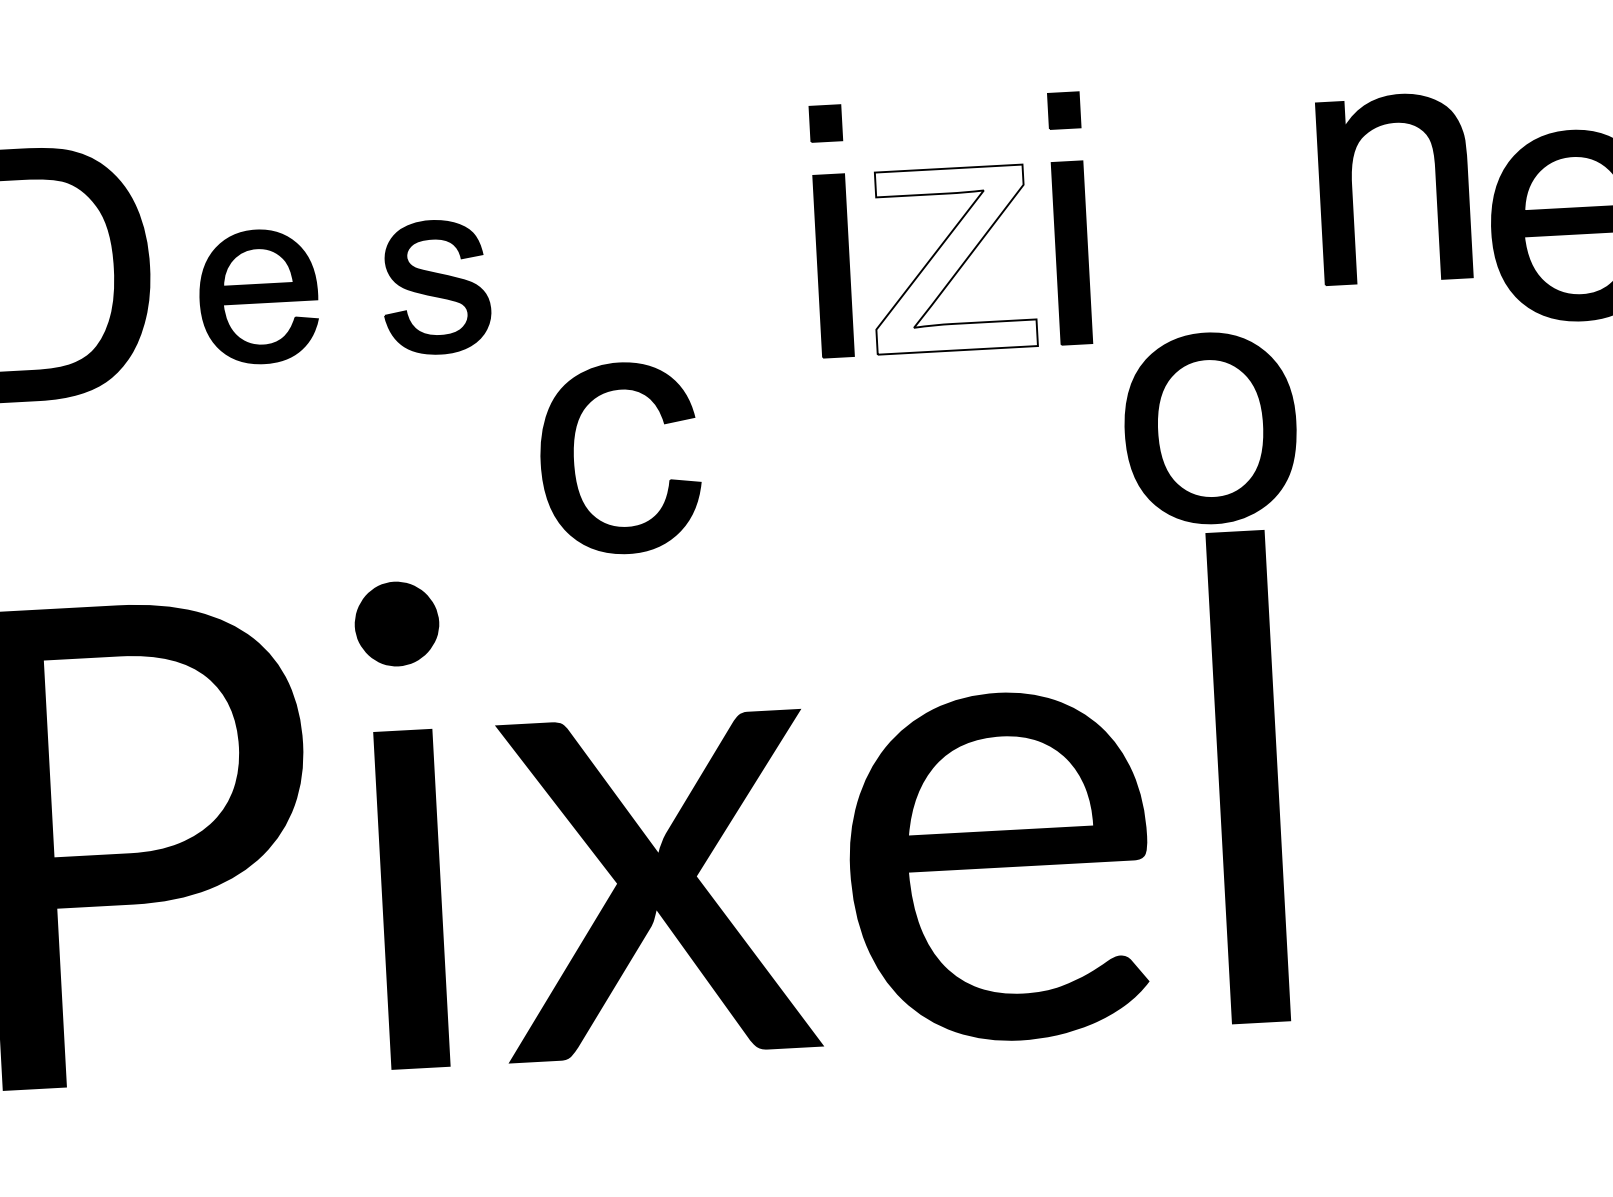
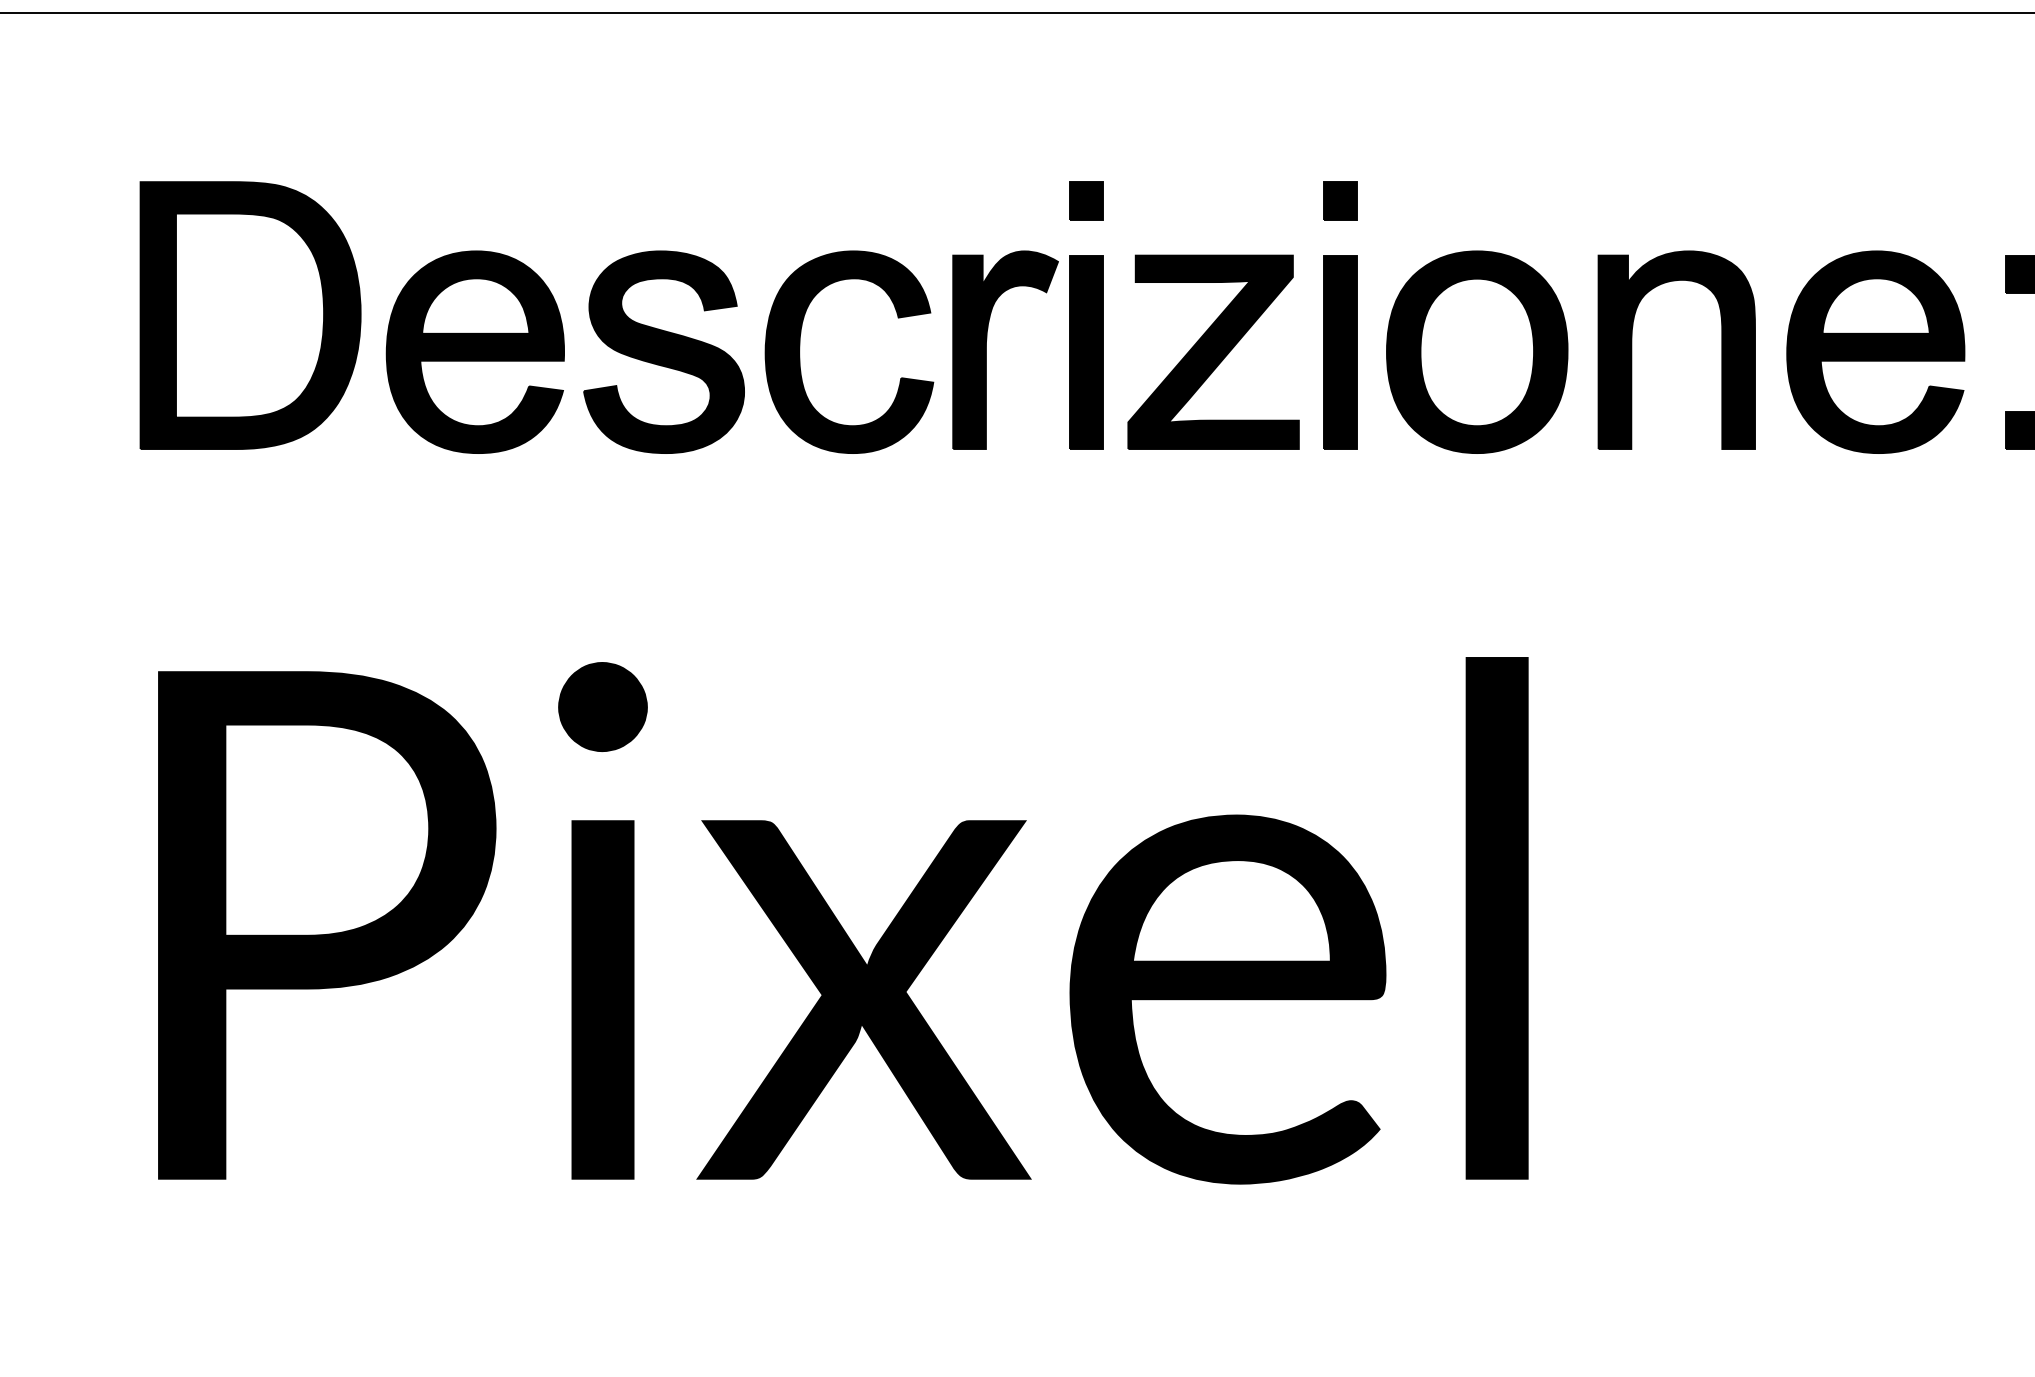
part: (1352, 189) -> (1632, 349), moved
fill: (952, 258) -> (1213, 351), added
part: (739, 268) -> (986, 349), added
part: (435, 286) -> (663, 351), size x1.43
part: (258, 296) -> (474, 351), size x1.43
part: (1210, 427) -> (1477, 351), moved
part: (574, 459) -> (800, 350), moved

